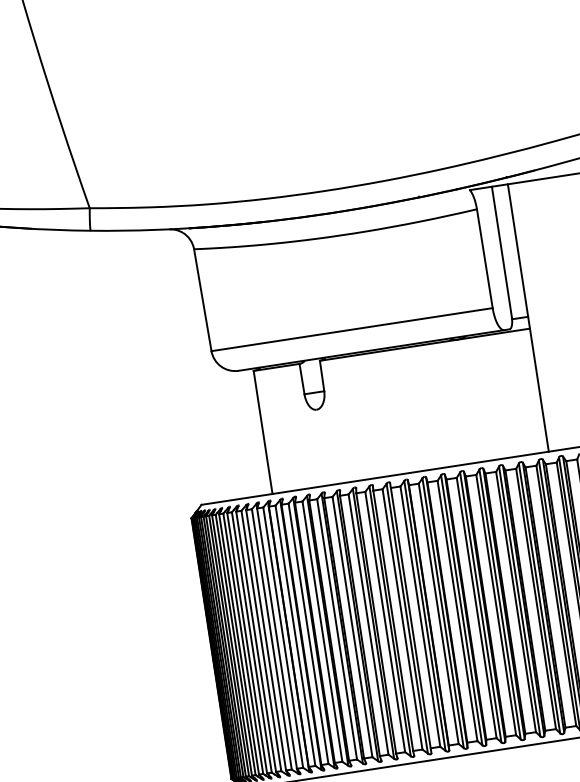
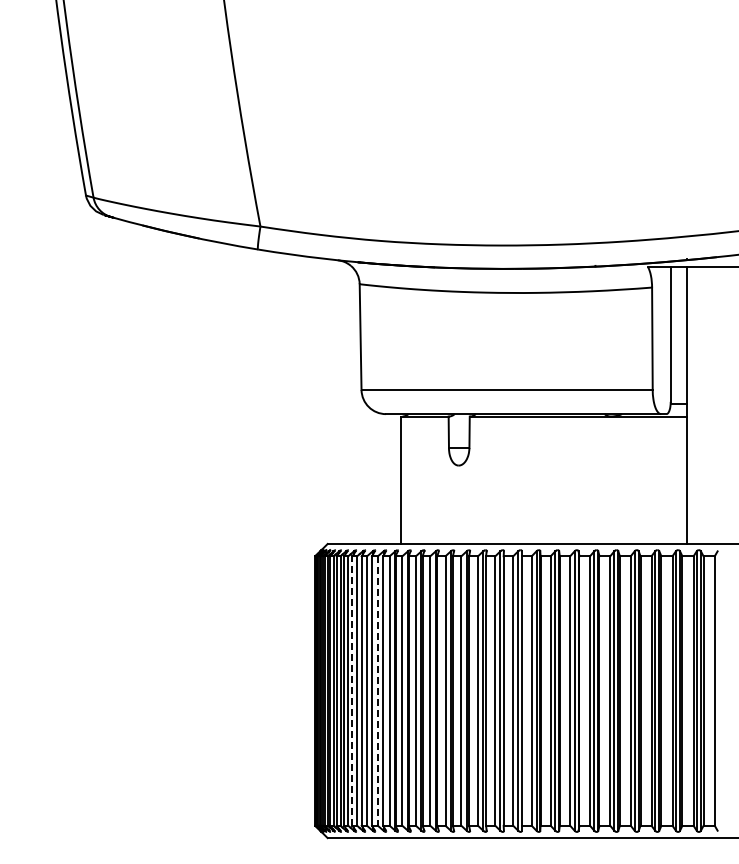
line: (271, 639) -> (377, 691), solid -> dashed
line: (247, 643) -> (352, 691), solid -> dashed

